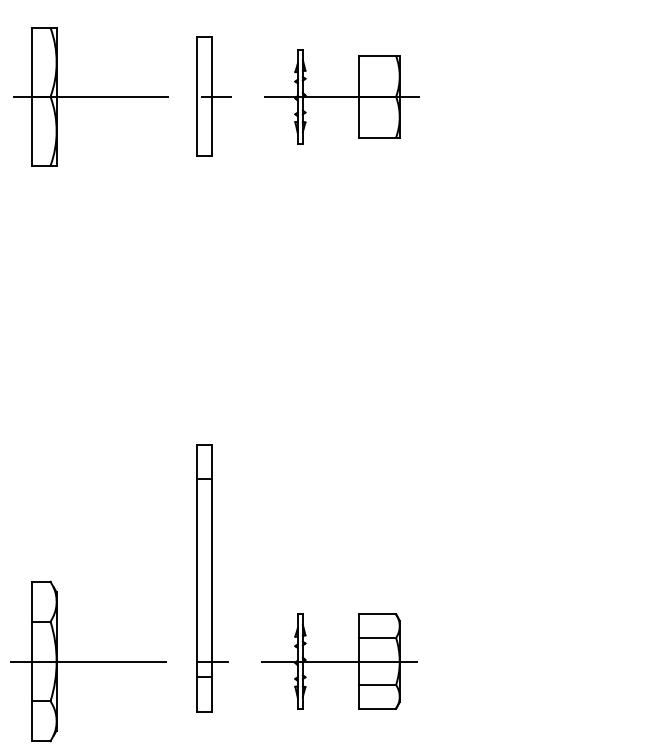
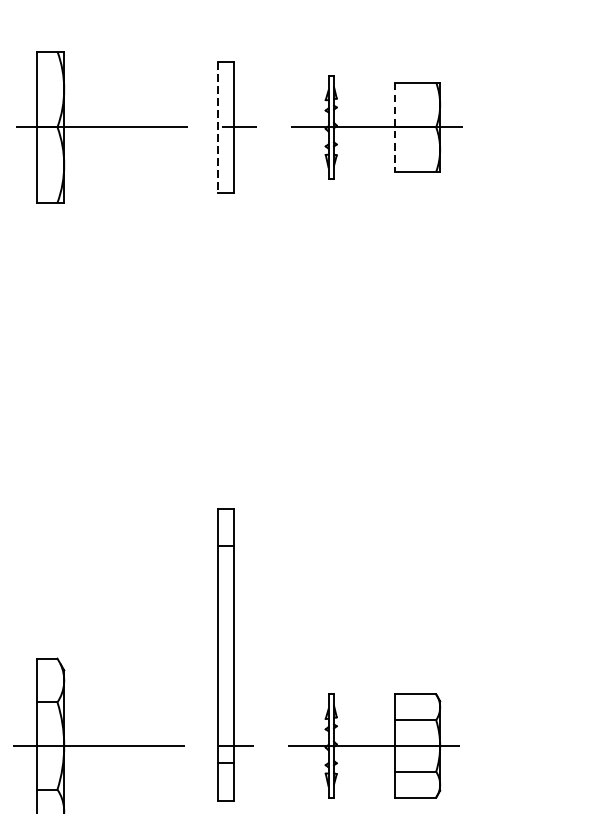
line: (197, 96) -> (218, 126), solid -> dashed
line: (358, 96) -> (394, 126), solid -> dashed

